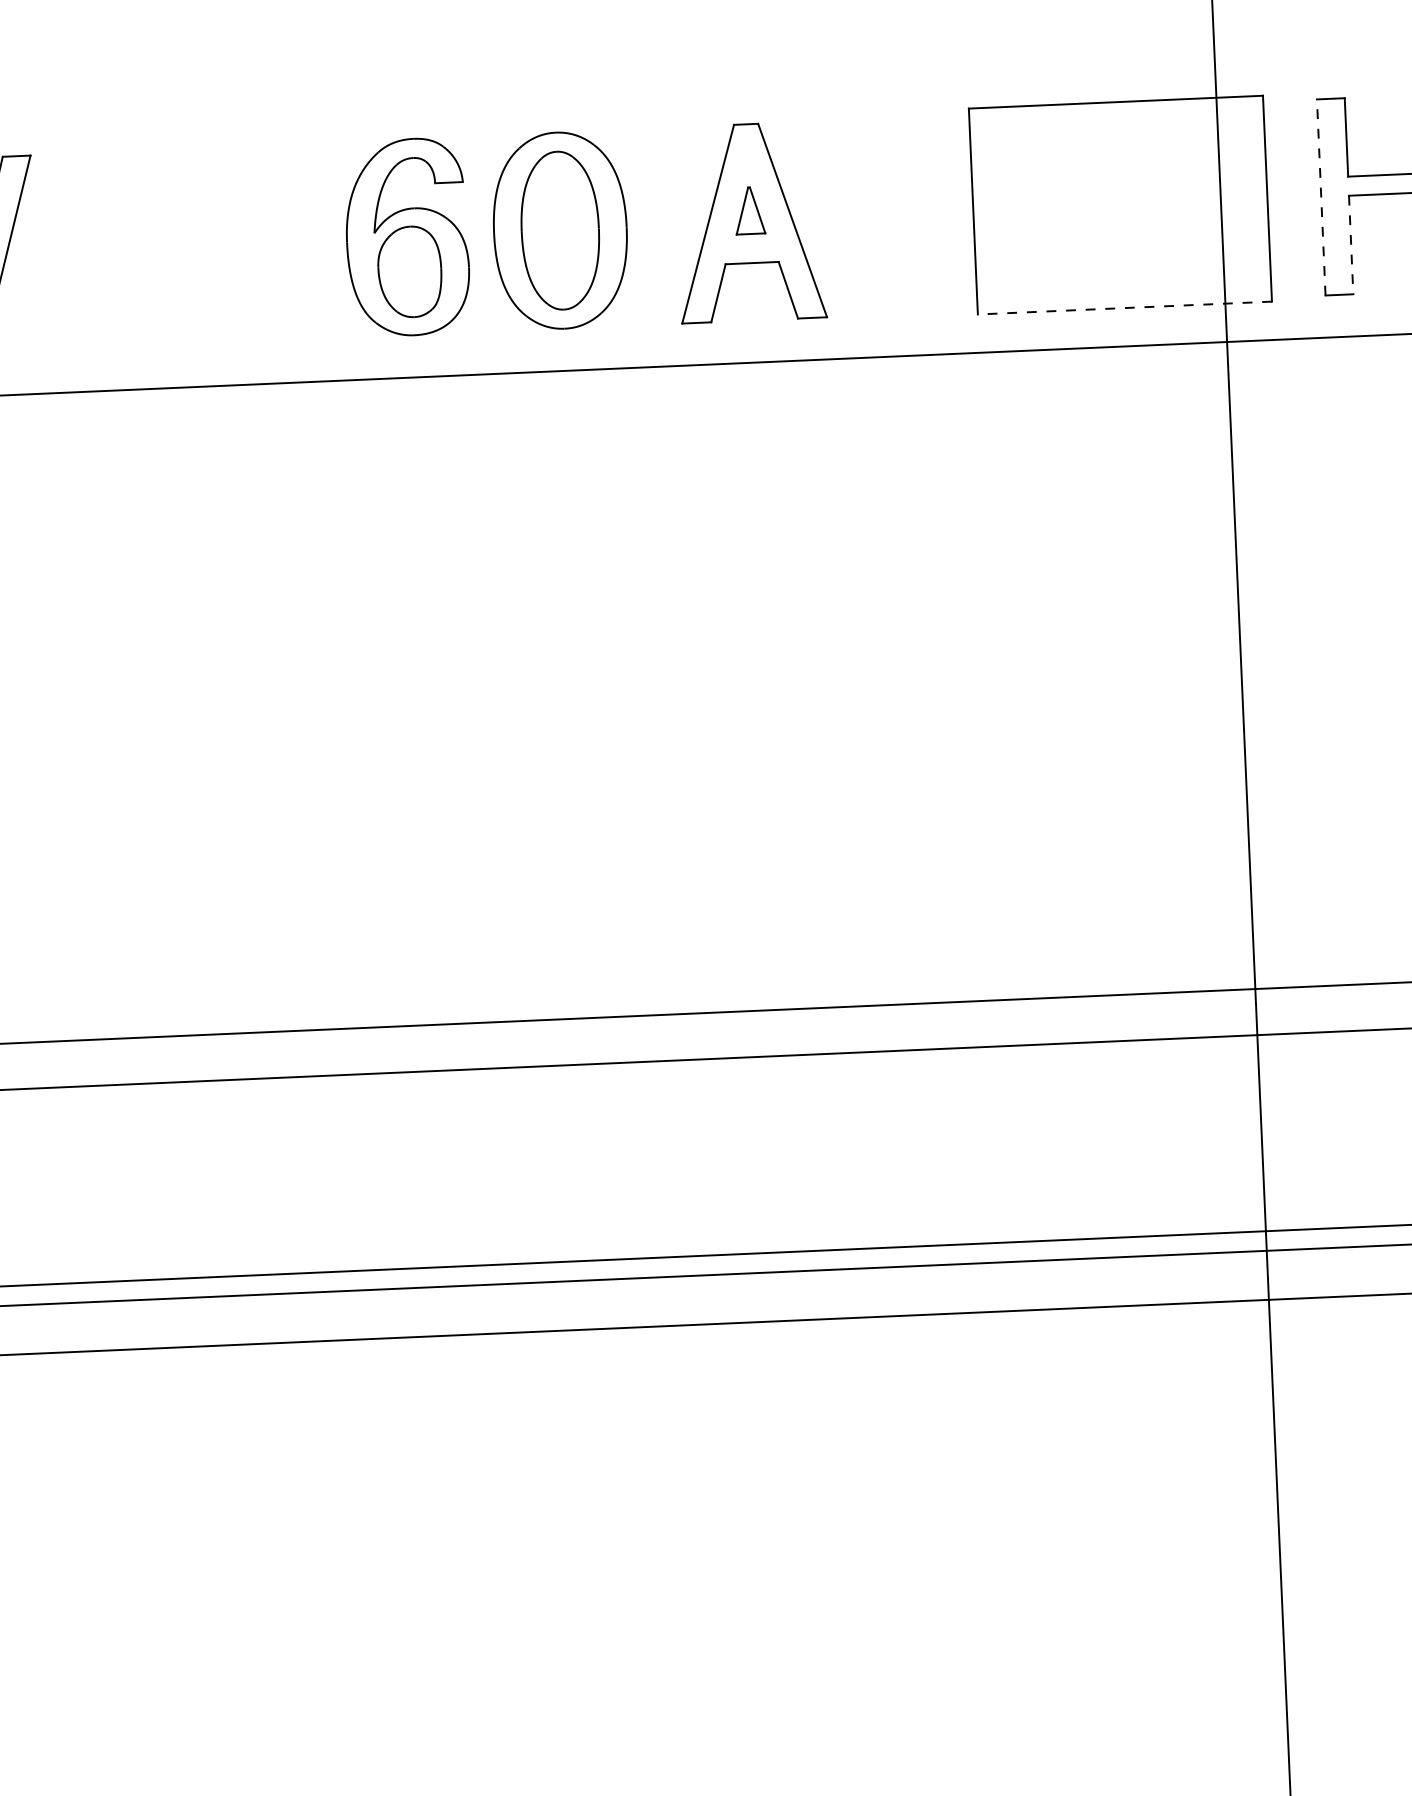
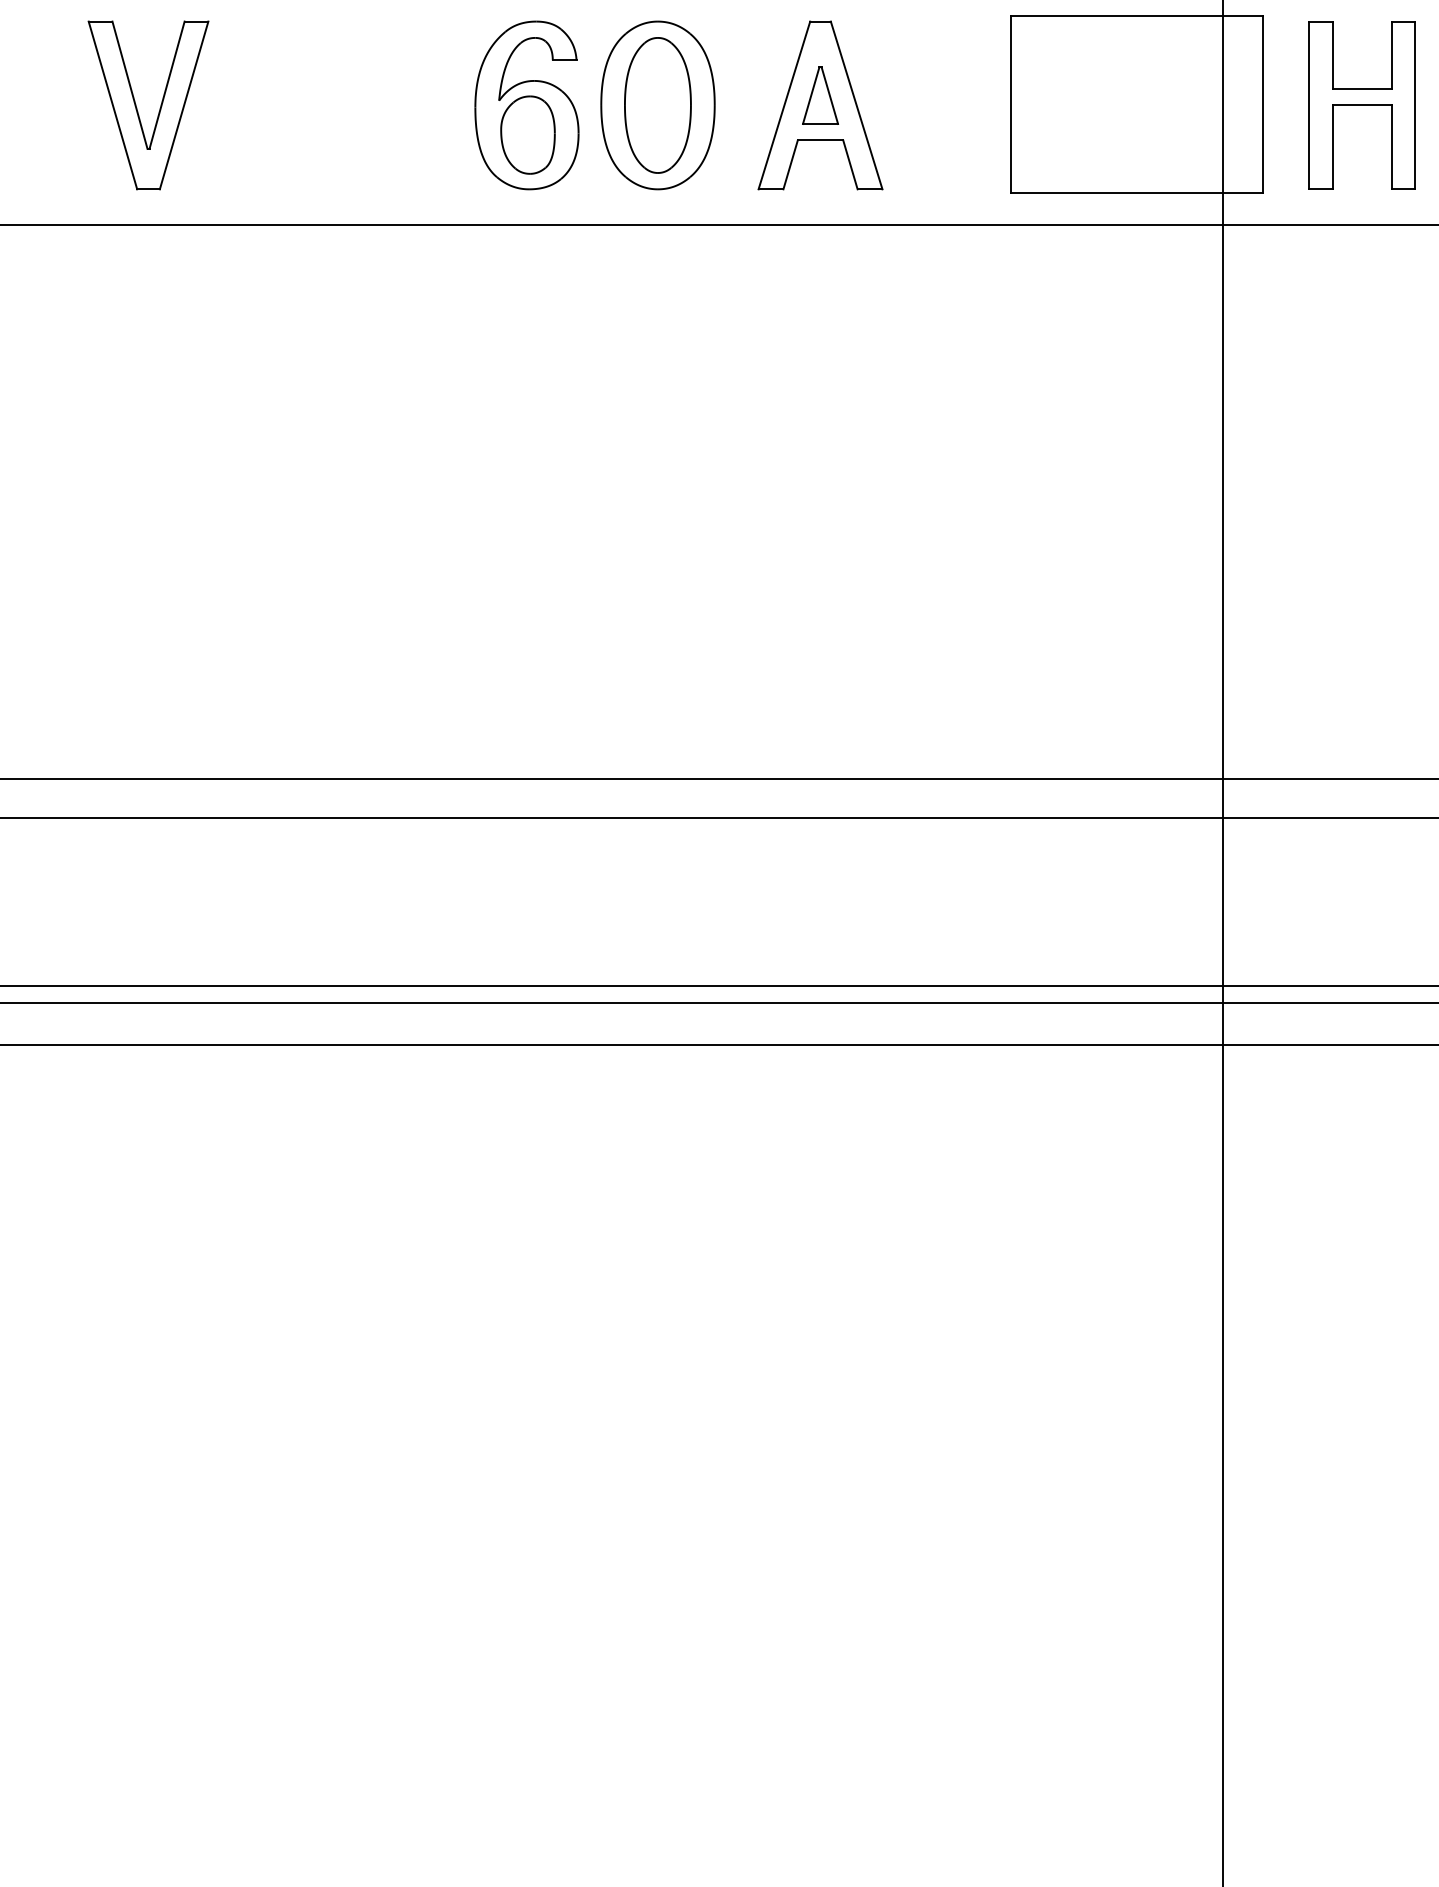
line: (1320, 197) -> (1308, 105), dashed -> solid
part: (749, 210) -> (820, 95), size x1.43
line: (1350, 245) -> (1332, 147), dashed -> solid
line: (1125, 307) -> (1137, 192), dashed -> solid

